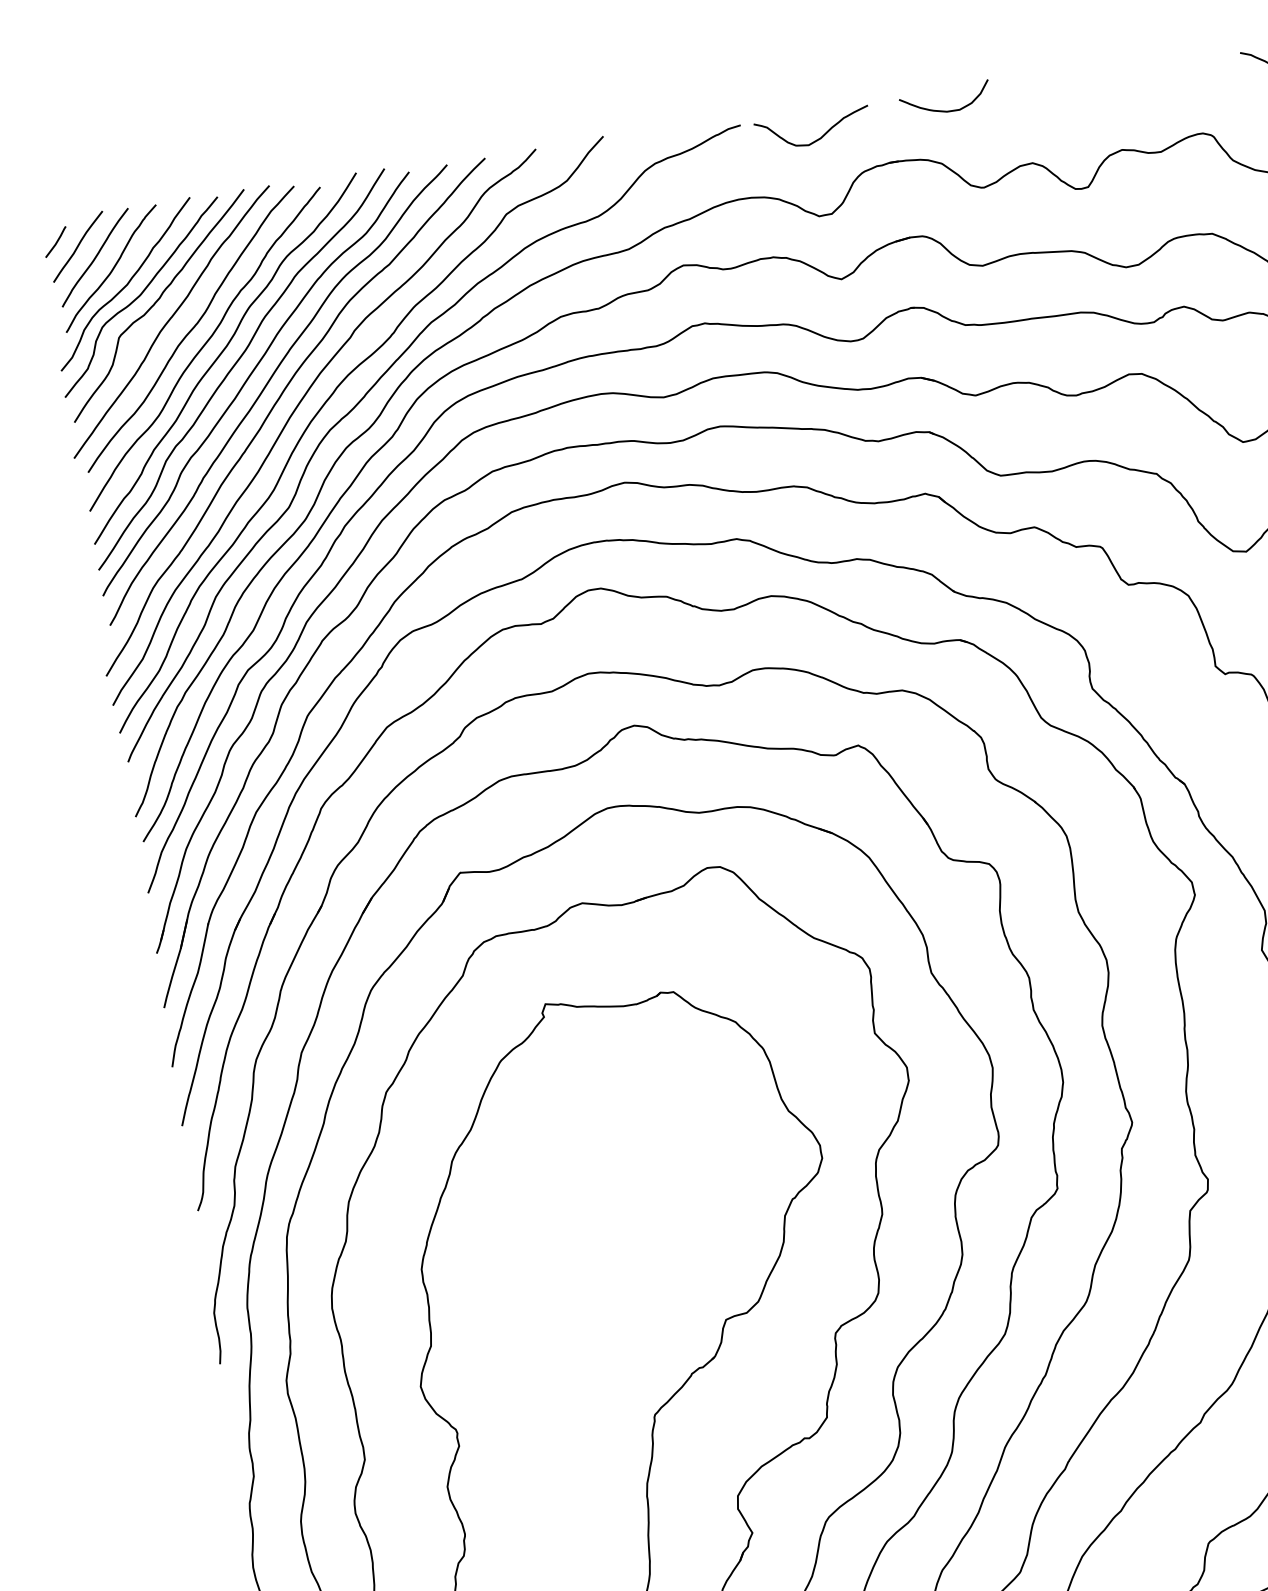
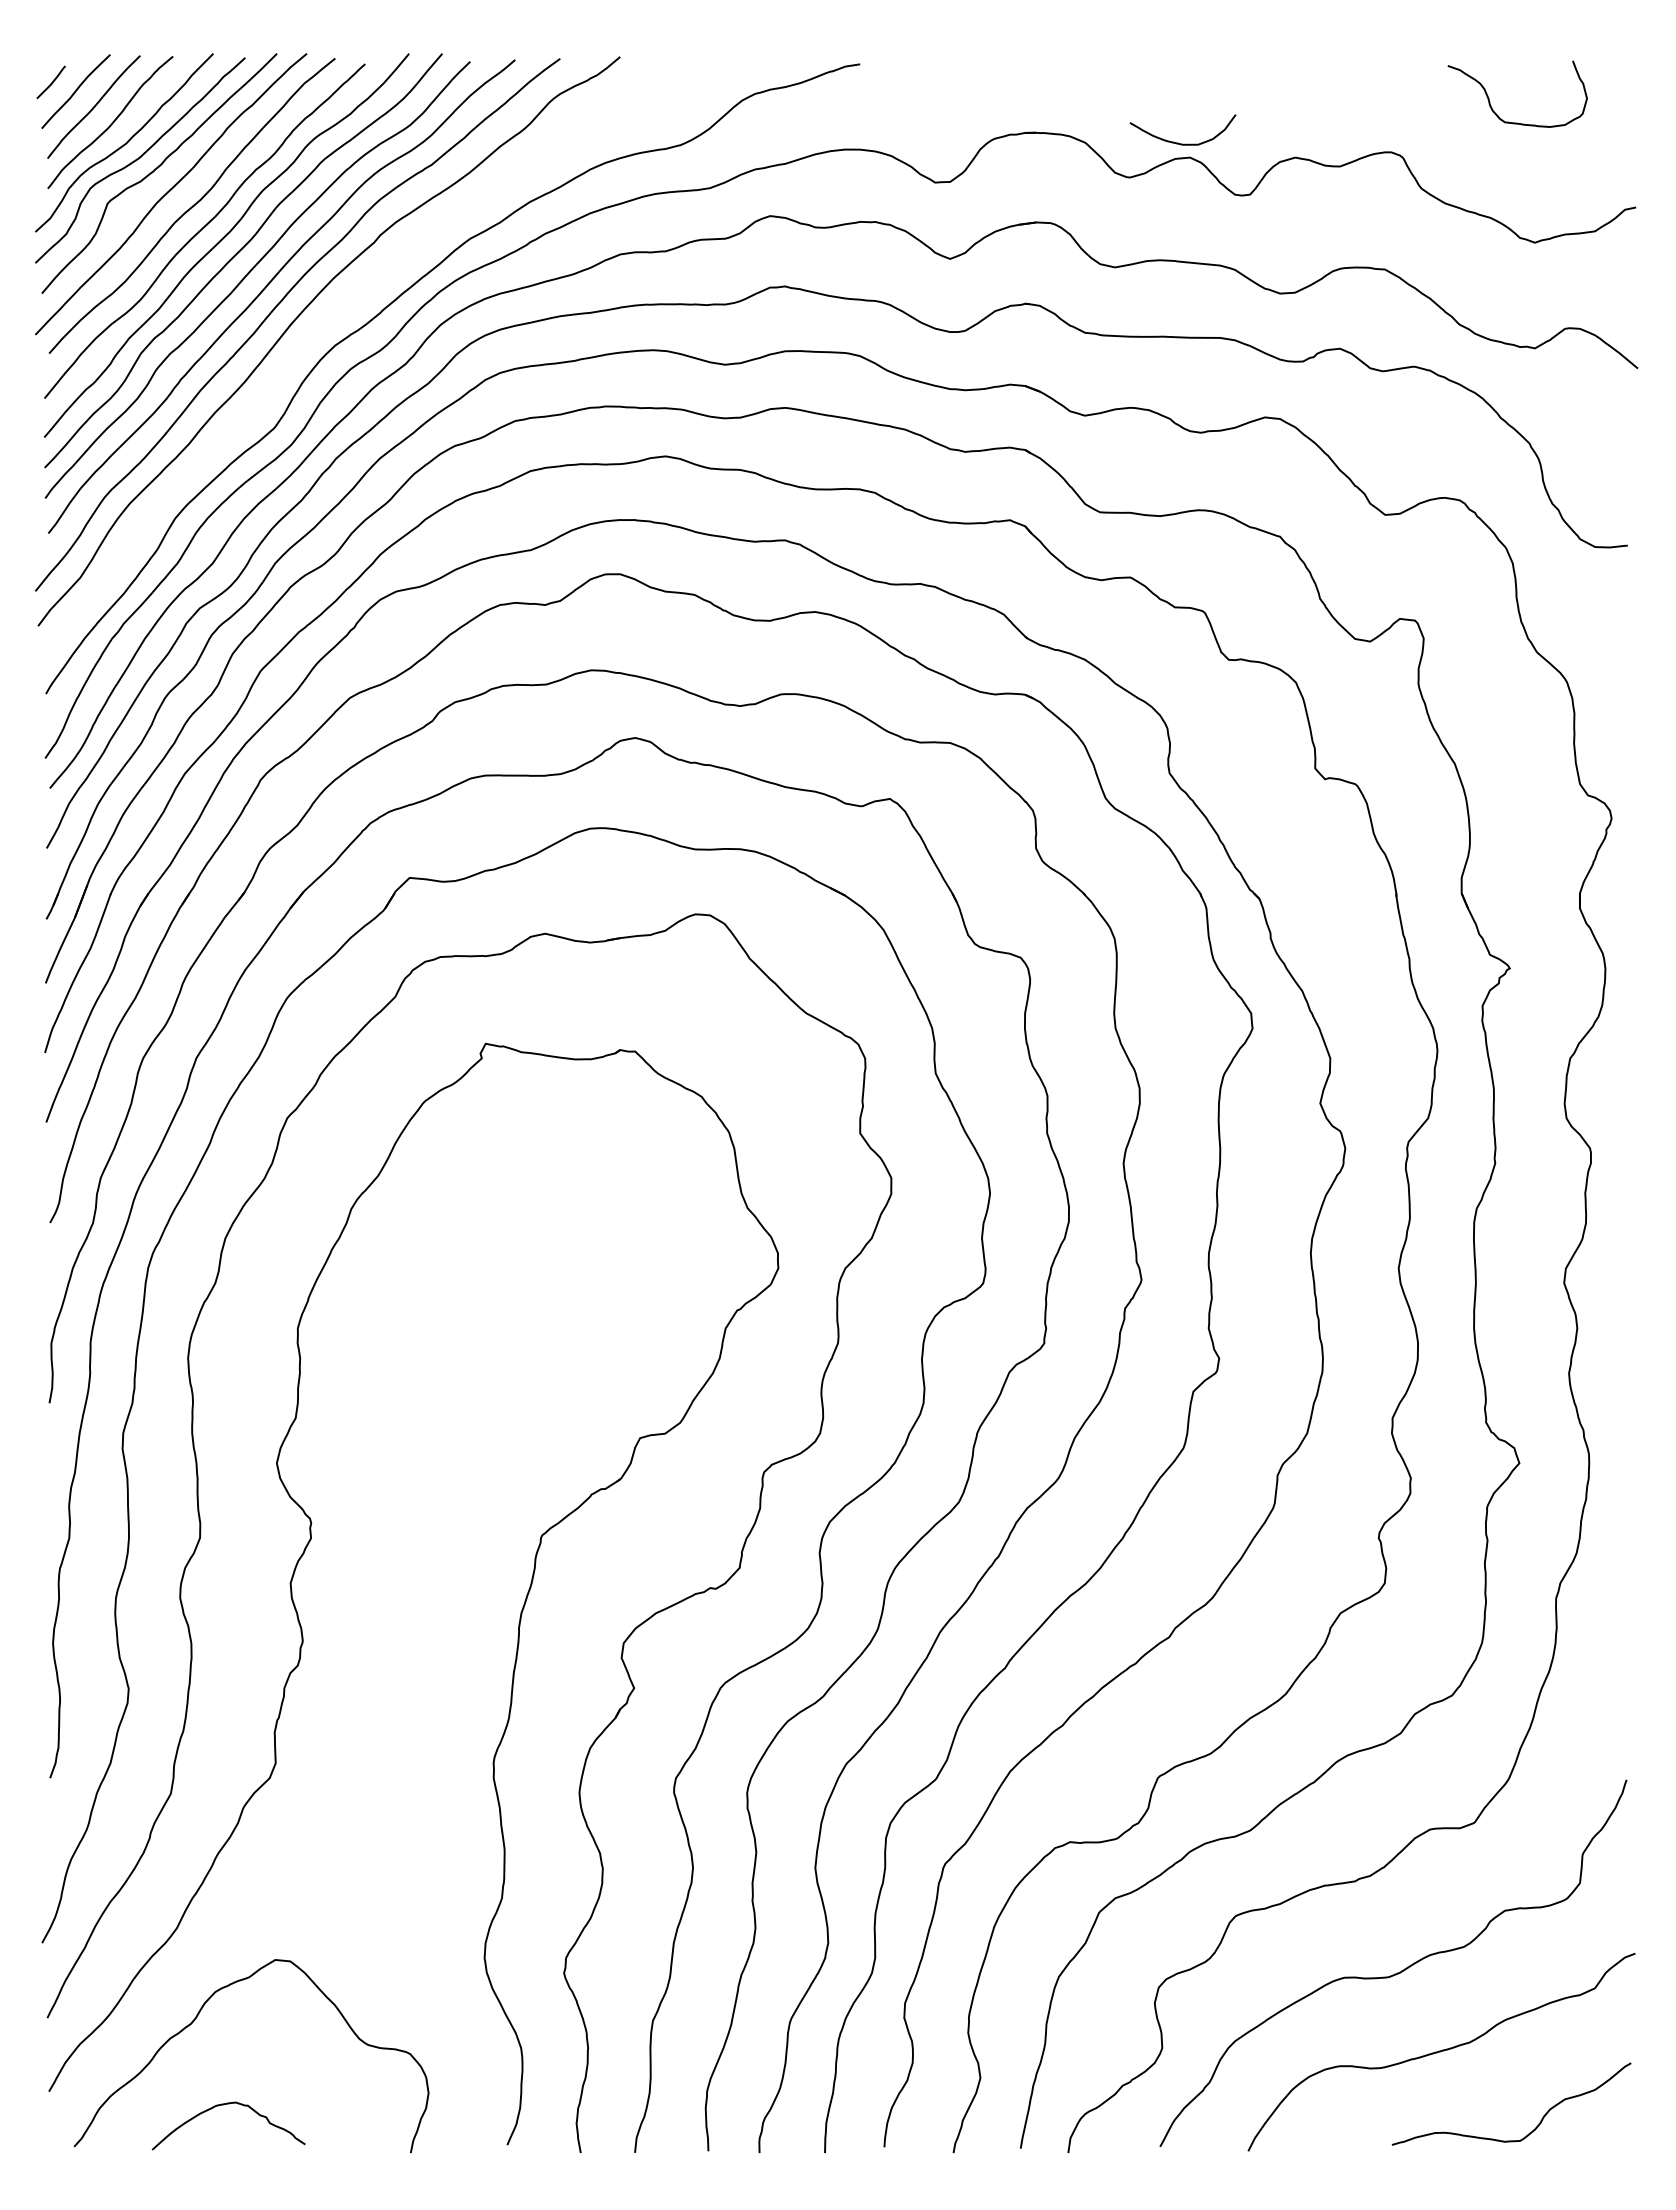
curve: (942, 110) -> (1178, 142), moved
curve: (816, 139) -> (945, 93), removed
curve: (323, 406) -> (331, 317), removed

